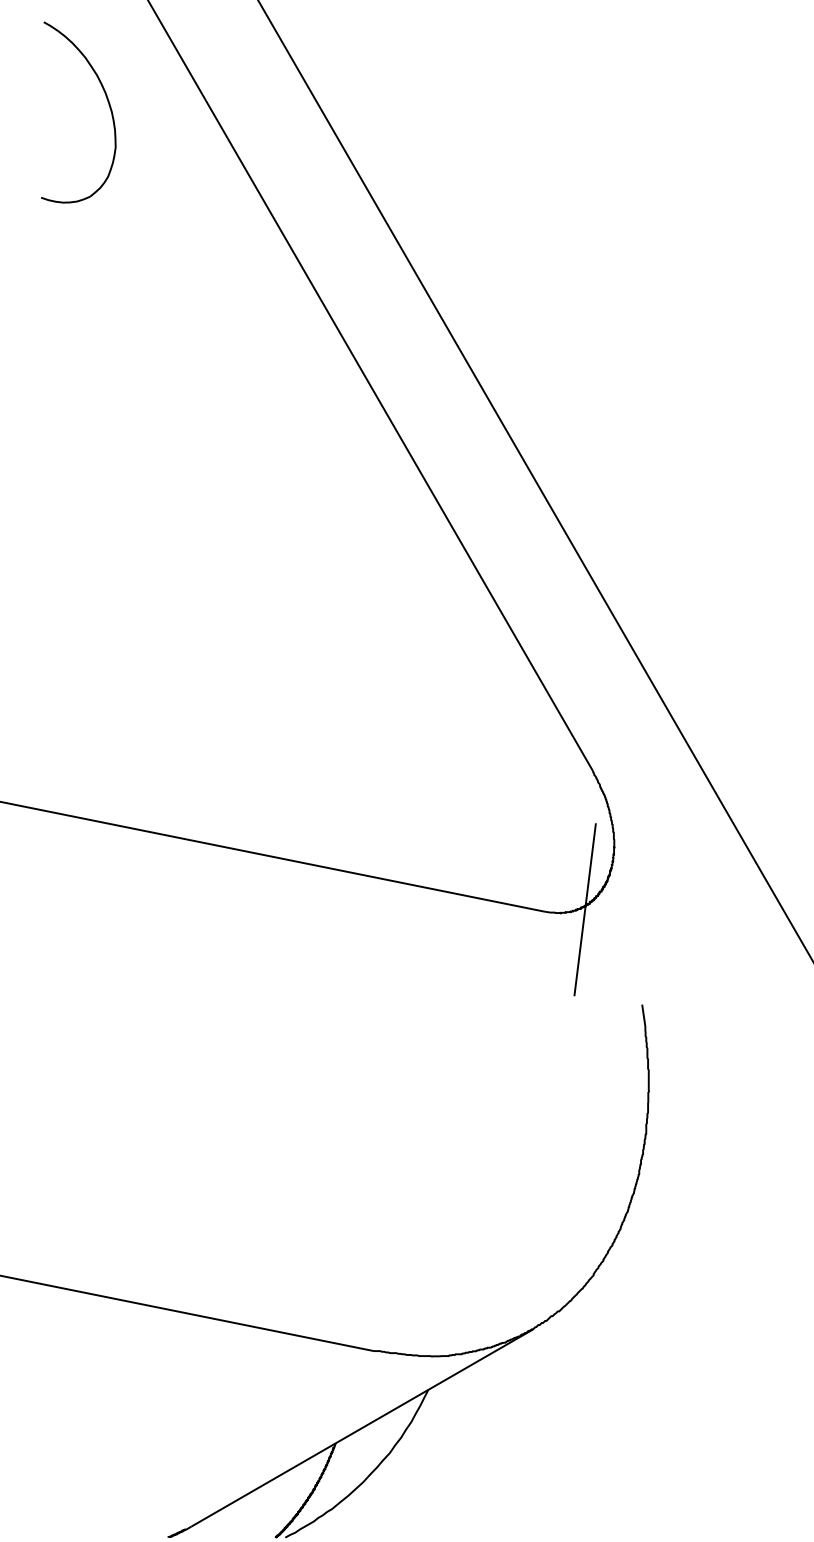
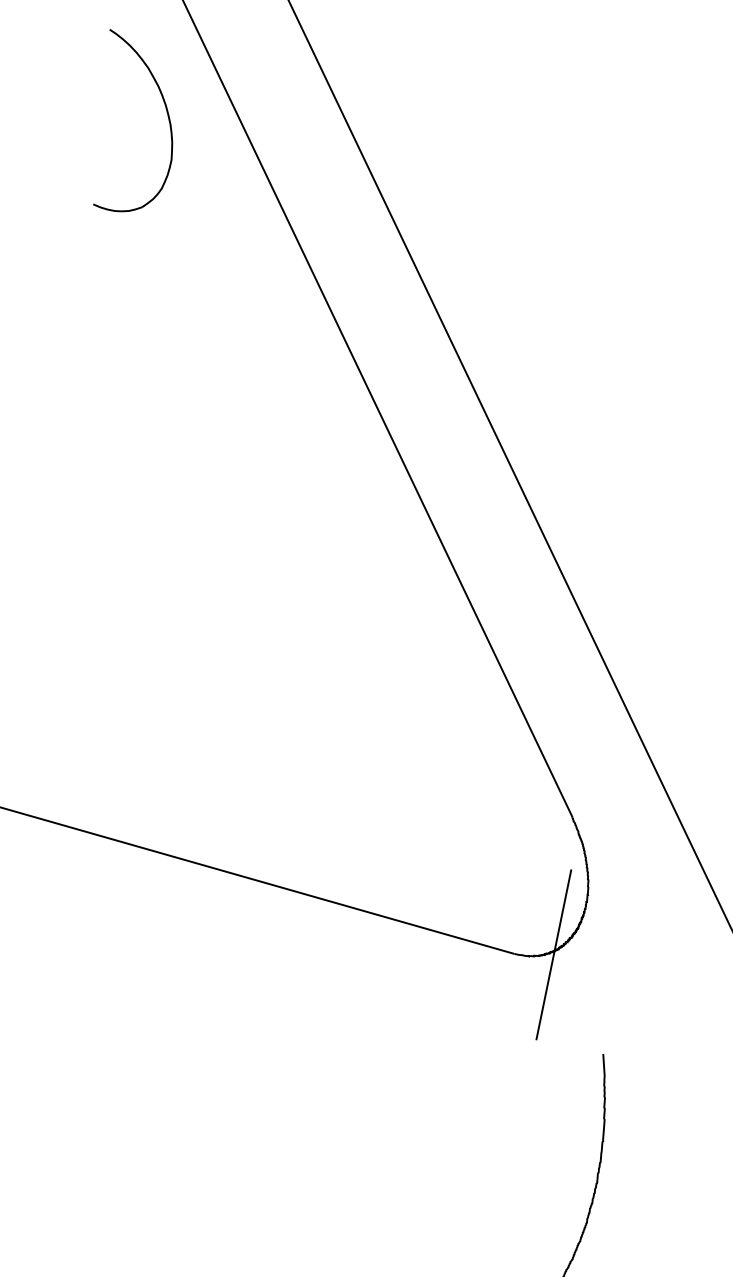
part: (108, 105) -> (167, 117), moved

